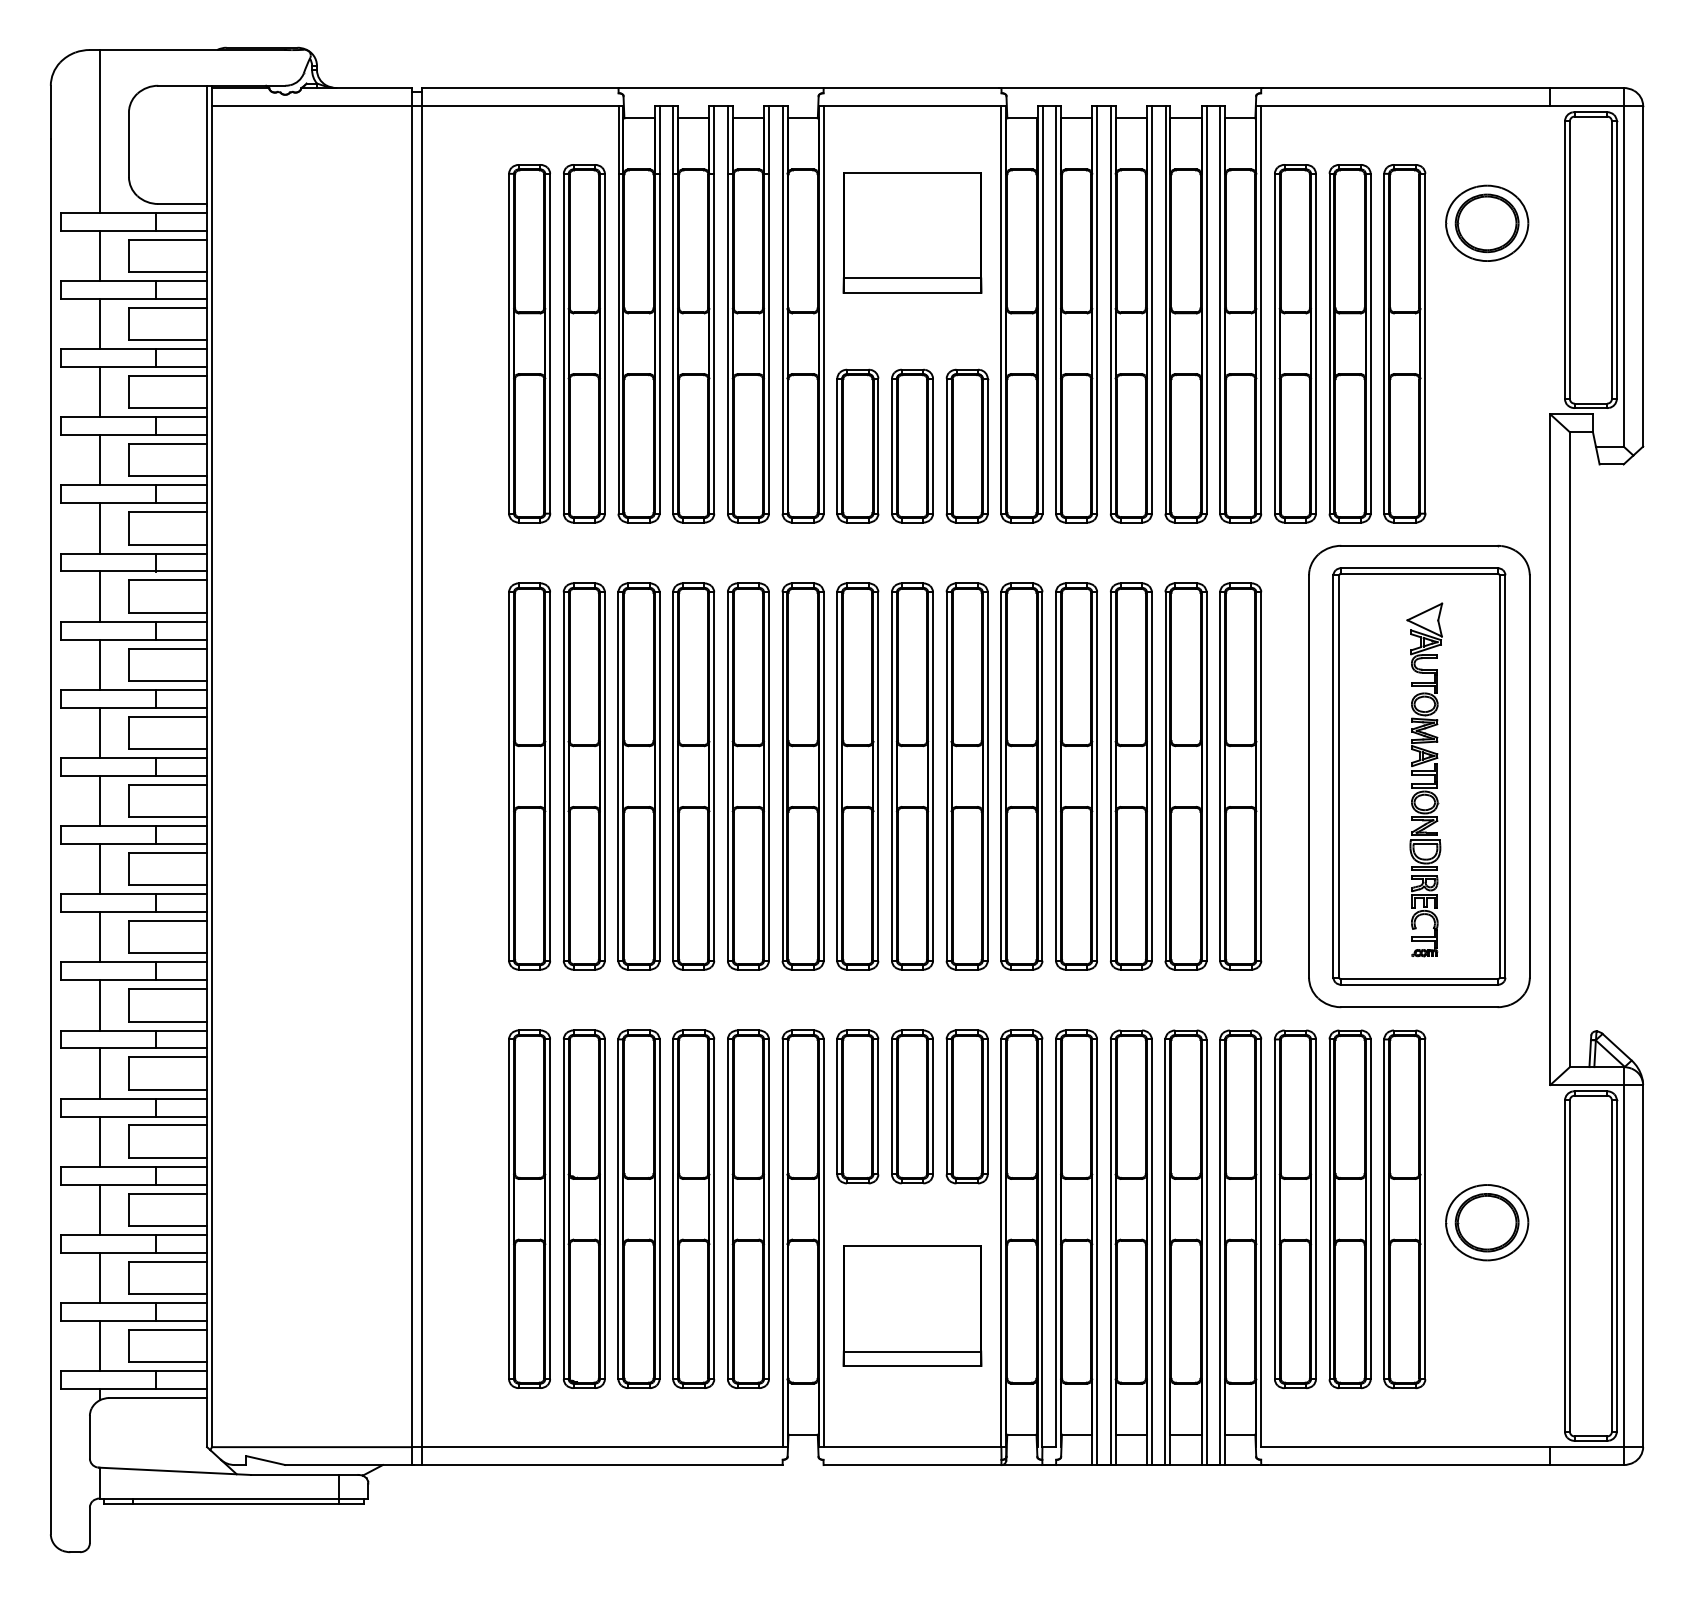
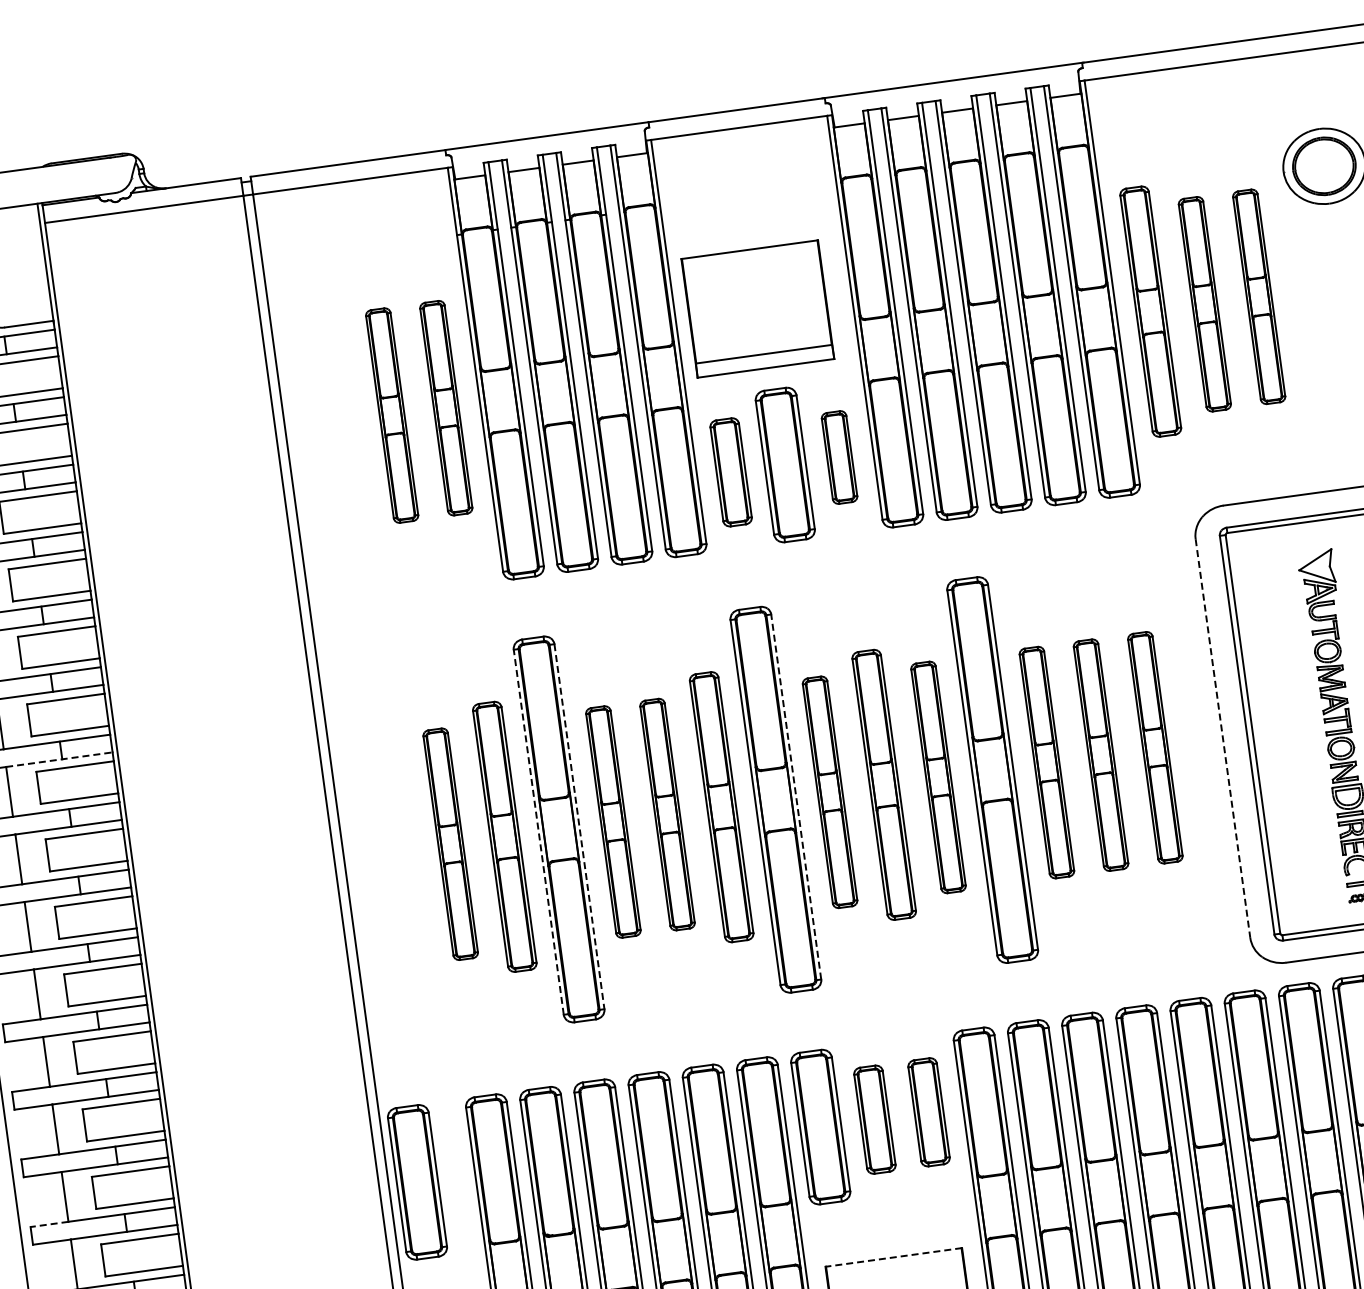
part: (912, 232) -> (757, 308), moved
part: (529, 343) -> (391, 415), size x0.6
part: (584, 343) -> (446, 407), size x0.6
part: (1295, 343) -> (1150, 311), size x0.7
part: (1349, 343) -> (1204, 304), size x0.6
part: (1404, 343) -> (1258, 296), size x0.6
part: (857, 445) -> (730, 471), size x0.7
part: (967, 445) -> (839, 456), size x0.6
line: (153, 639) -> (59, 759), solid -> dashed
part: (529, 776) -> (450, 844), size x0.6
part: (583, 776) -> (504, 836), size x0.7
line: (618, 776) -> (538, 832), solid -> dashed
part: (693, 776) -> (613, 822), size x0.6
part: (748, 776) -> (667, 814), size x0.6
part: (802, 776) -> (721, 807), size x0.7
line: (878, 776) -> (796, 796), solid -> dashed
part: (912, 776) -> (830, 792), size x0.6
part: (966, 776) -> (883, 784), size x0.7
part: (1021, 776) -> (938, 777), size x0.6
part: (1131, 776) -> (1047, 762), size x0.6
part: (1185, 776) -> (1100, 755), size x0.6
part: (1240, 776) -> (1155, 747), size x0.6
line: (659, 777) -> (579, 827), solid -> dashed
line: (1309, 777) -> (1223, 739), solid -> dashed
line: (80, 1098) -> (49, 1224), solid -> dashed
part: (450, 1106) -> (417, 1181), added
part: (912, 1106) -> (874, 1119), size x0.7
part: (966, 1106) -> (928, 1111), size x0.7
line: (912, 1245) -> (893, 1256), solid -> dashed

